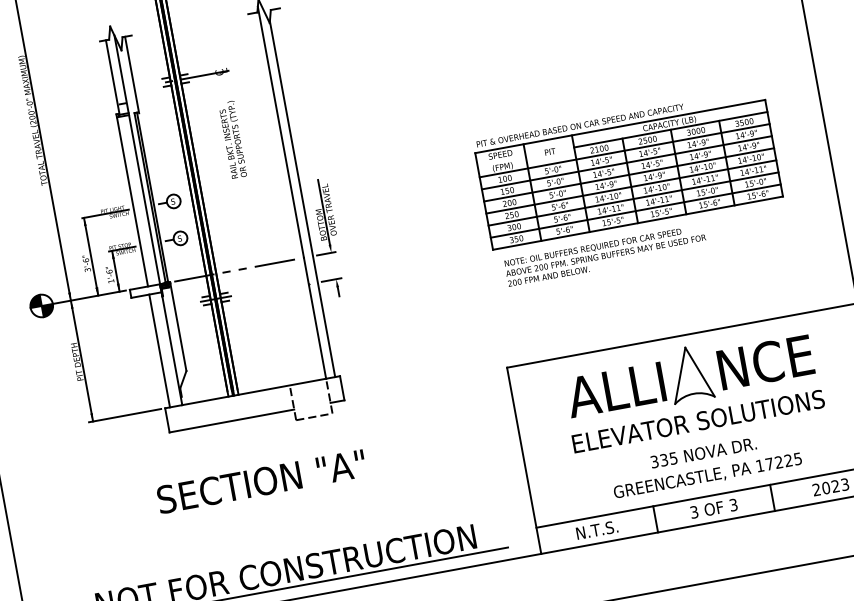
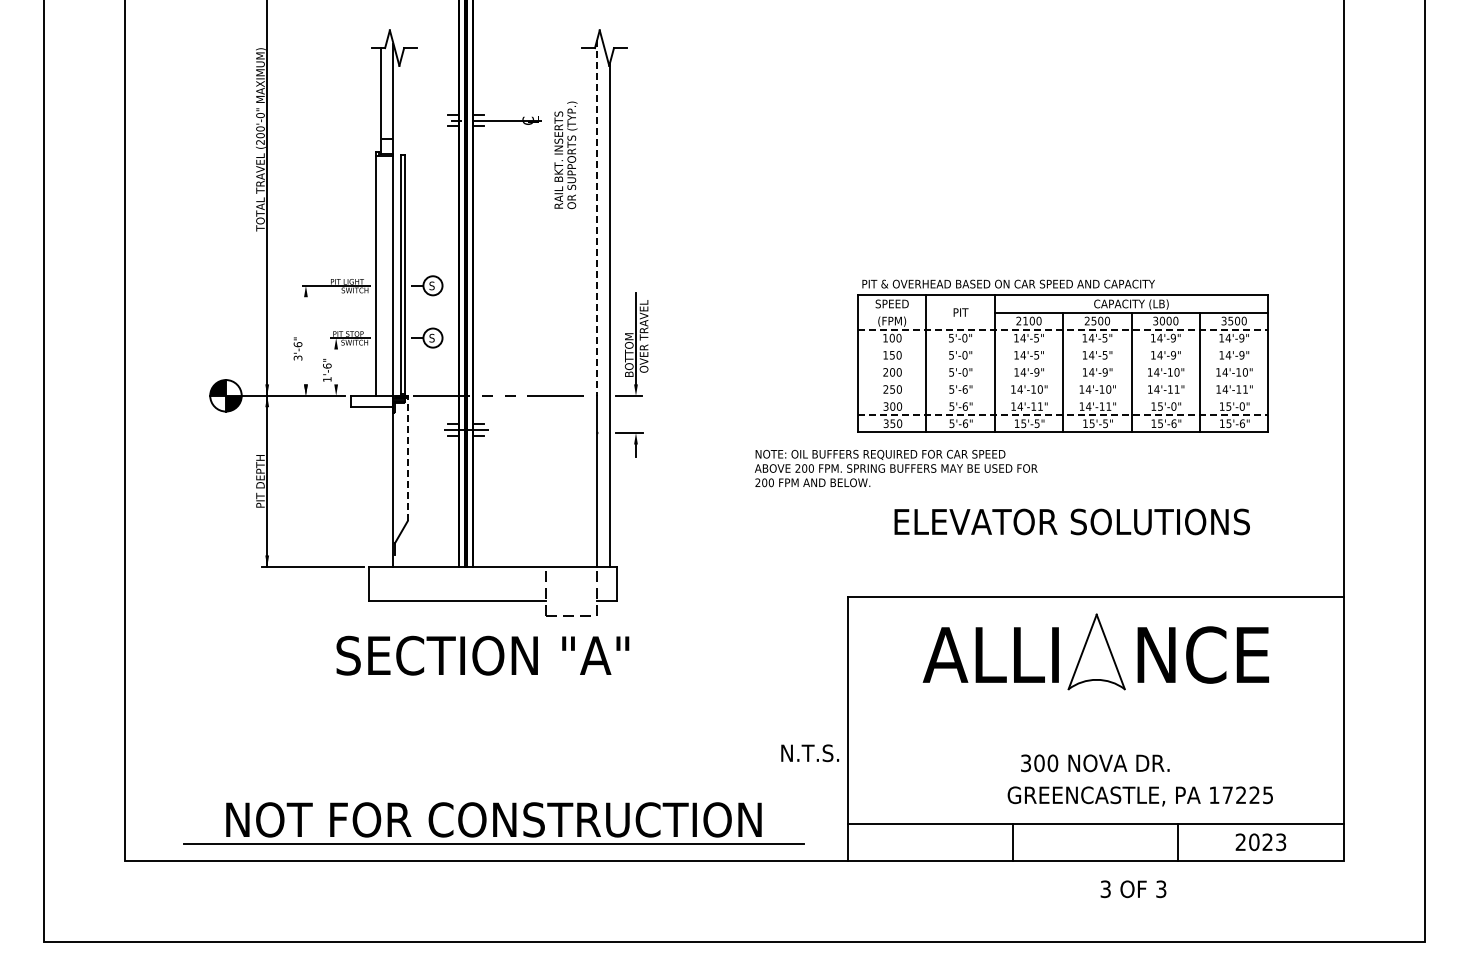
line: (131, 75) -> (407, 102), removed
line: (281, 132) -> (597, 218), solid -> dashed
text: (232, 139) -> (565, 155), moved
line: (624, 150) -> (1063, 329), solid -> dashed
line: (626, 162) -> (1062, 346), removed
line: (628, 174) -> (1062, 363), removed
line: (630, 186) -> (1062, 380), removed
line: (633, 199) -> (1062, 398), removed
line: (636, 211) -> (1063, 415), solid -> dashed
text: (606, 255) -> (896, 468), moved
line: (90, 256) -> (305, 340), removed
line: (116, 270) -> (336, 366), removed
line: (178, 326) -> (407, 458), solid -> dashed
line: (159, 350) -> (376, 486), removed
text: (697, 421) -> (1071, 521), moved
text: (669, 459) -> (1046, 763), 335 -> 300
text: (707, 476) -> (1139, 796), moved
text: (261, 481) -> (482, 655), moved
text: (714, 508) -> (1133, 889), moved
text: (597, 530) -> (810, 753), moved

